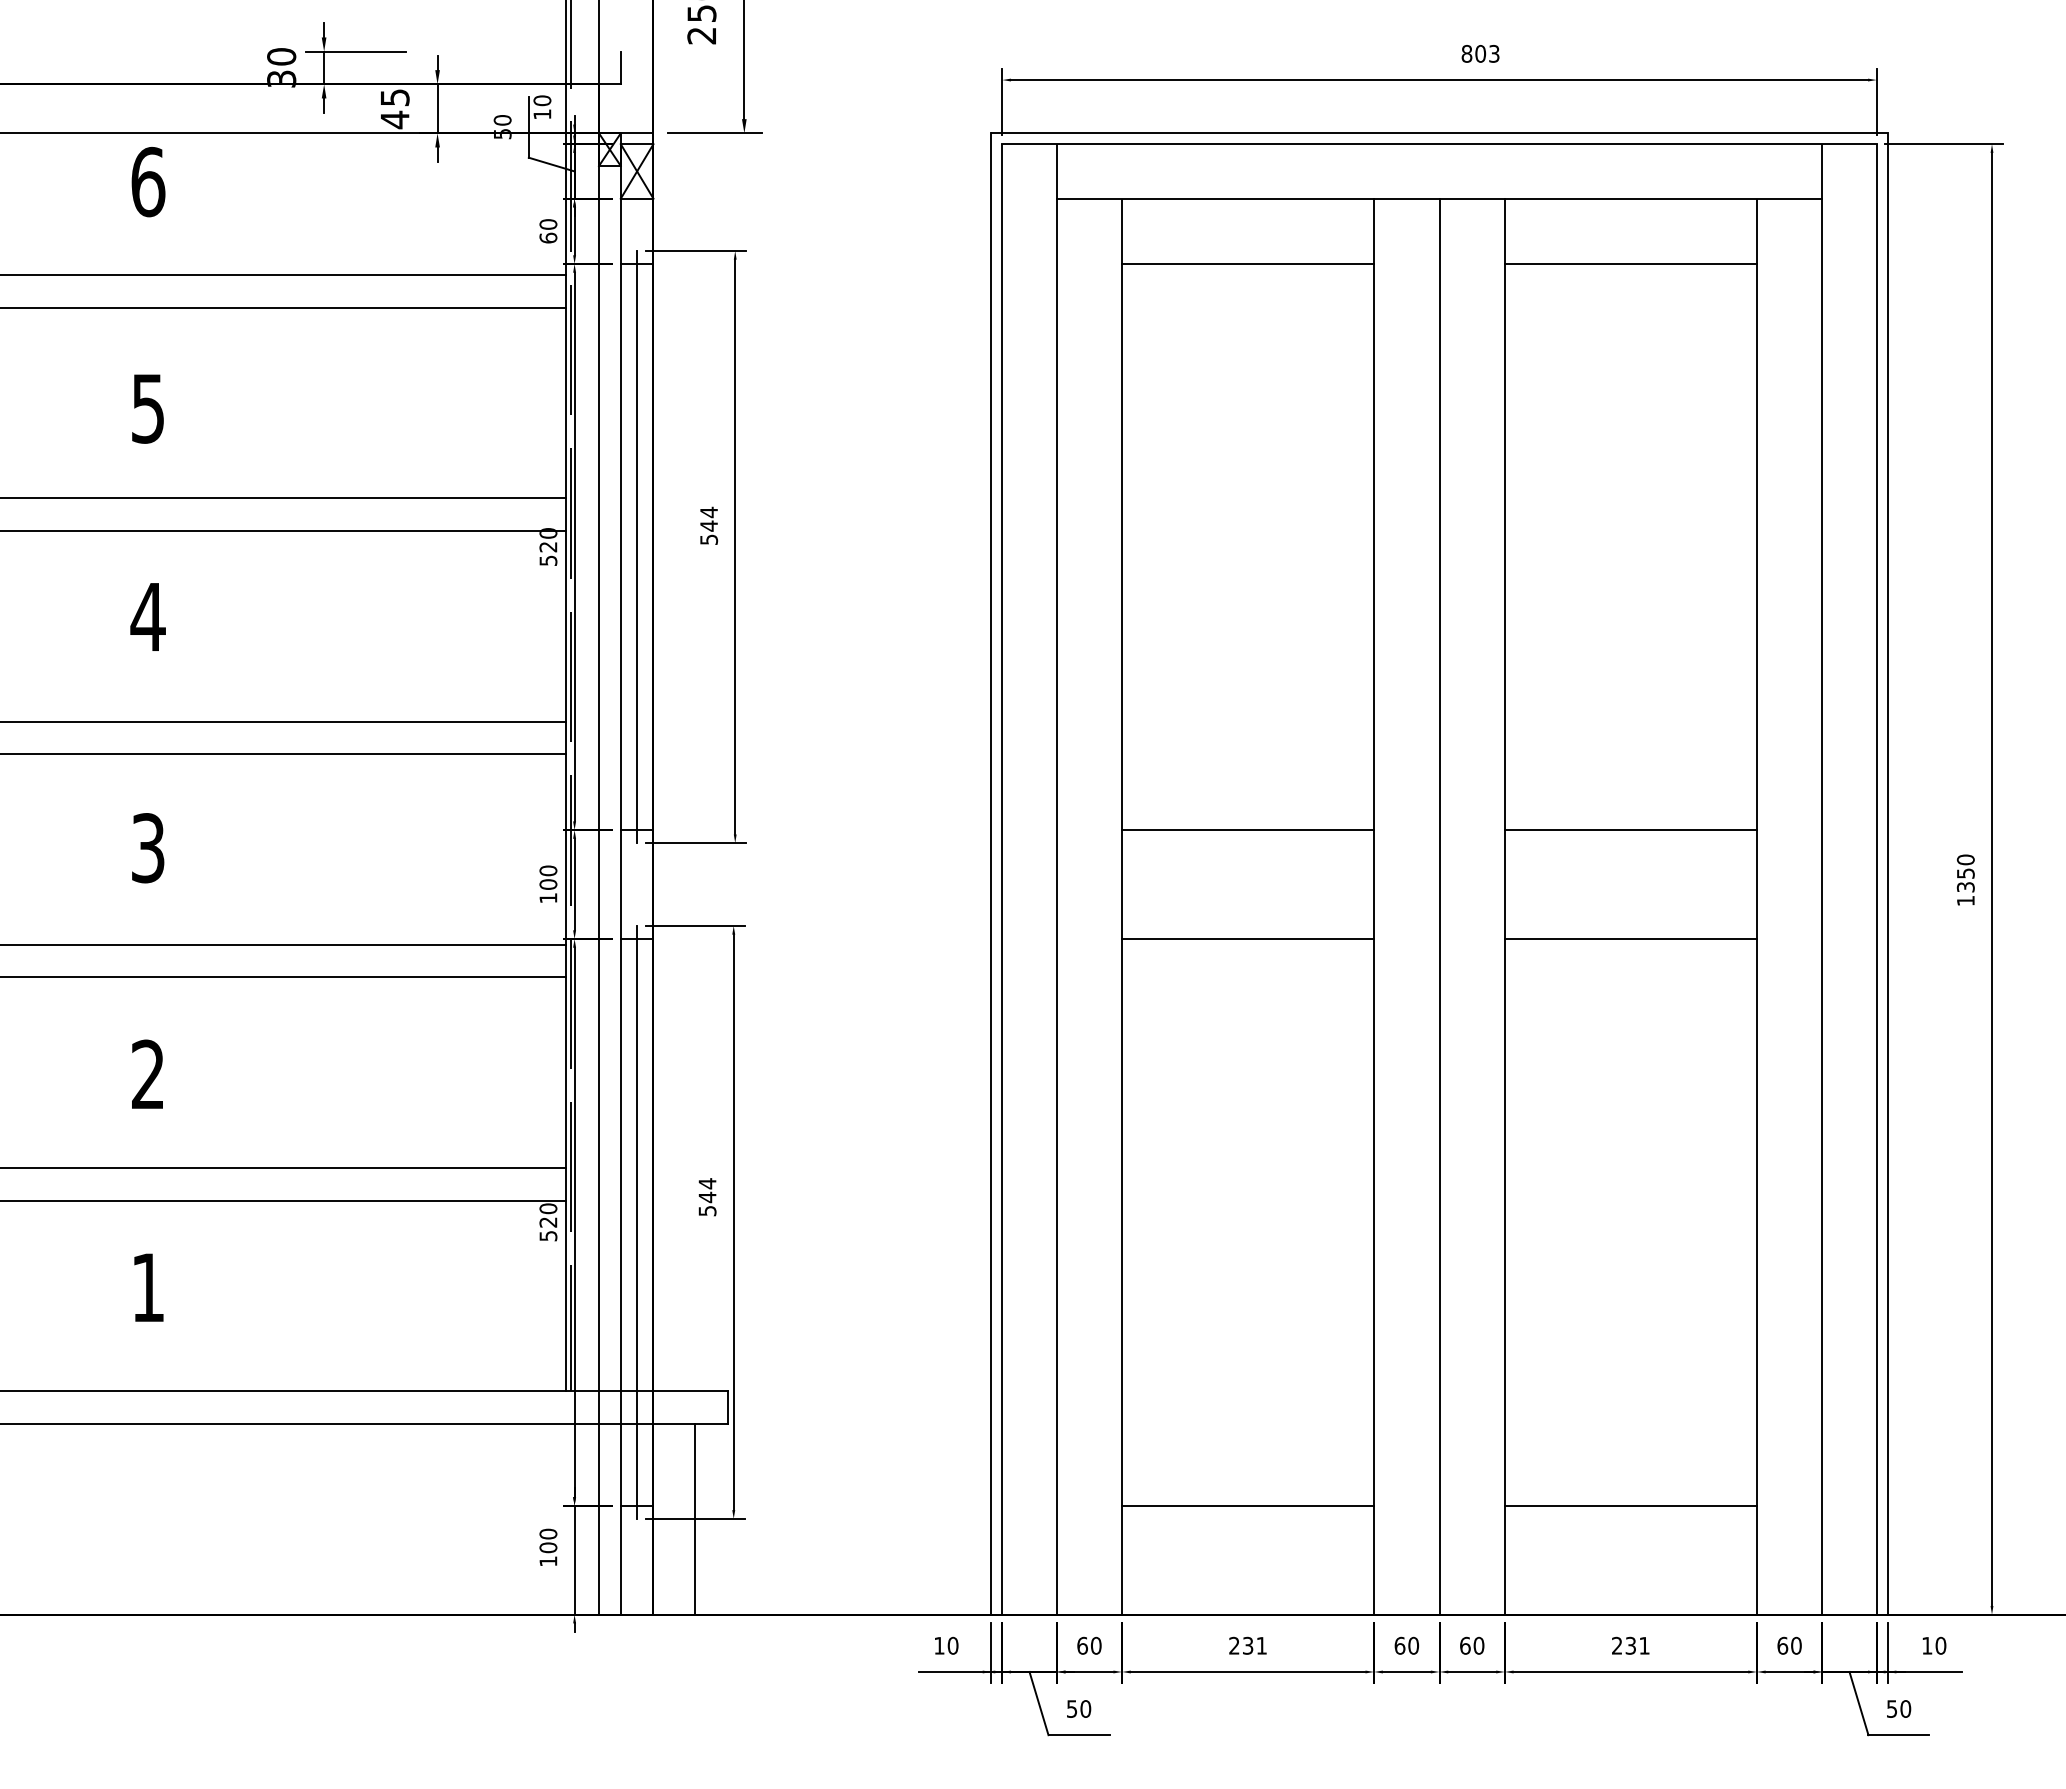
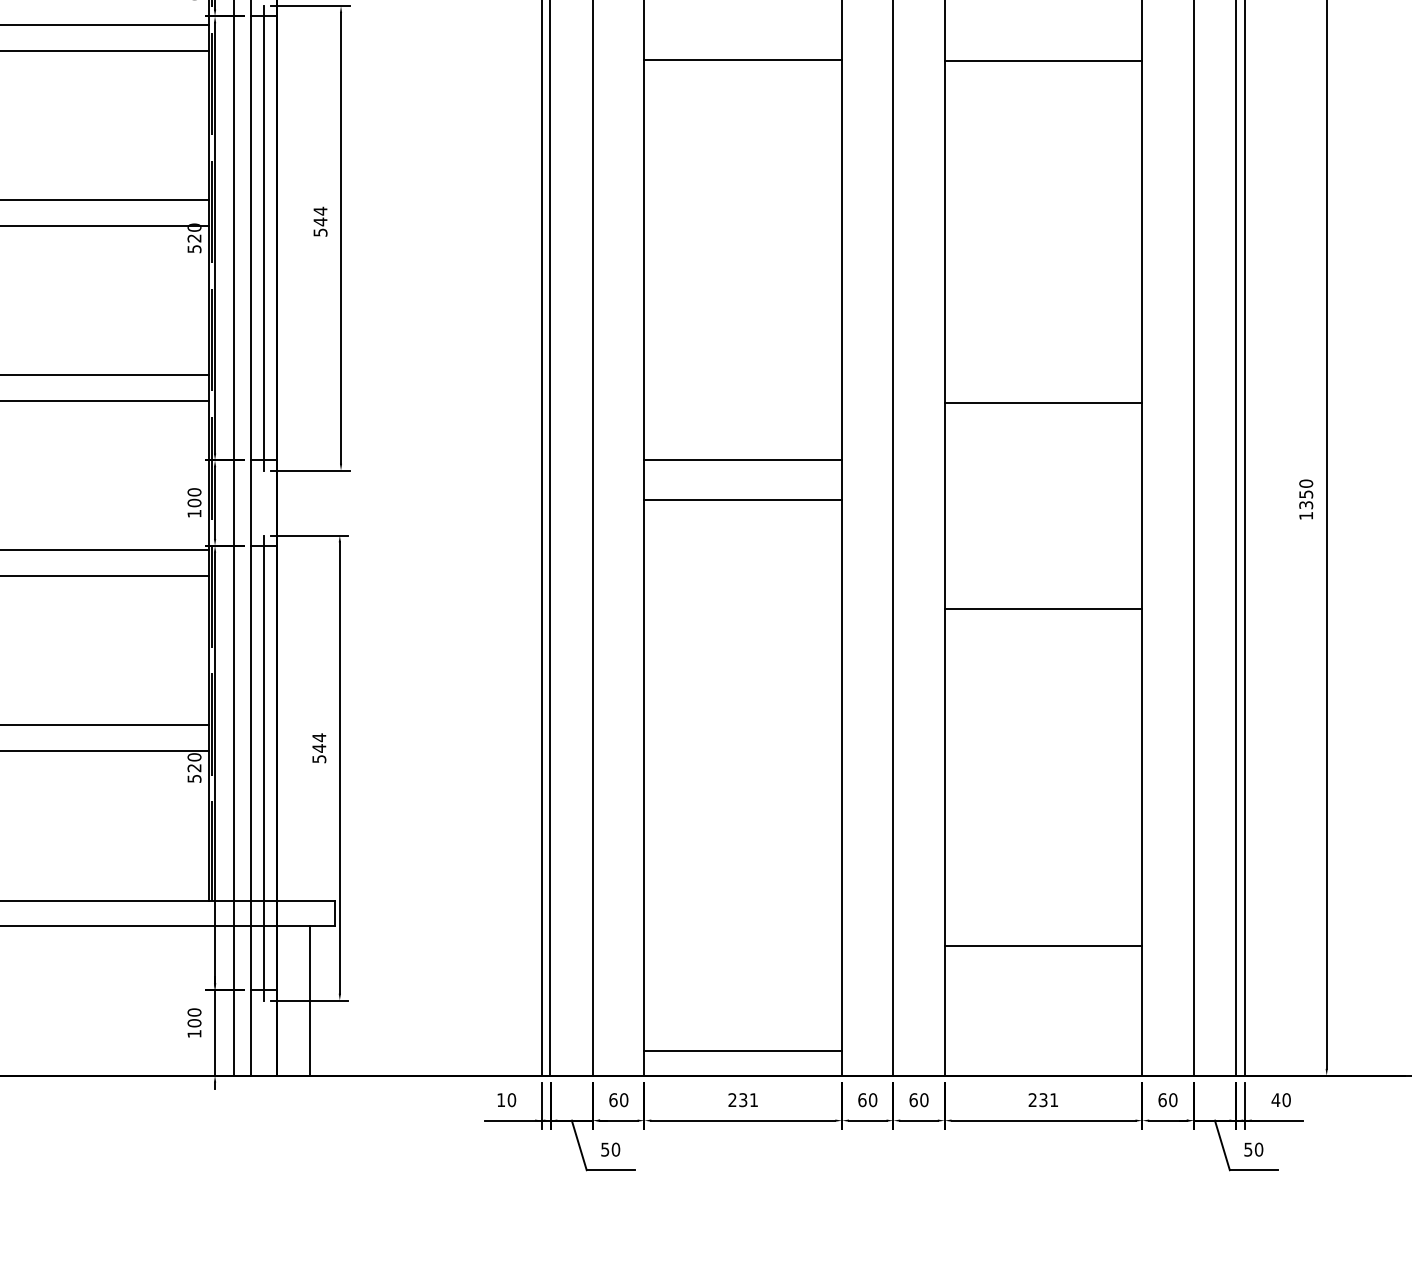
line: (1248, 264) -> (743, 60), moved
line: (1630, 264) -> (1043, 61), moved
line: (1630, 830) -> (1043, 403), moved
line: (1248, 939) -> (743, 500), moved
line: (1630, 939) -> (1043, 609), moved
line: (1248, 1505) -> (743, 1050), moved
line: (1630, 1505) -> (1043, 946), moved
text: (1926, 1645) -> (1275, 1099), 10 -> 40

